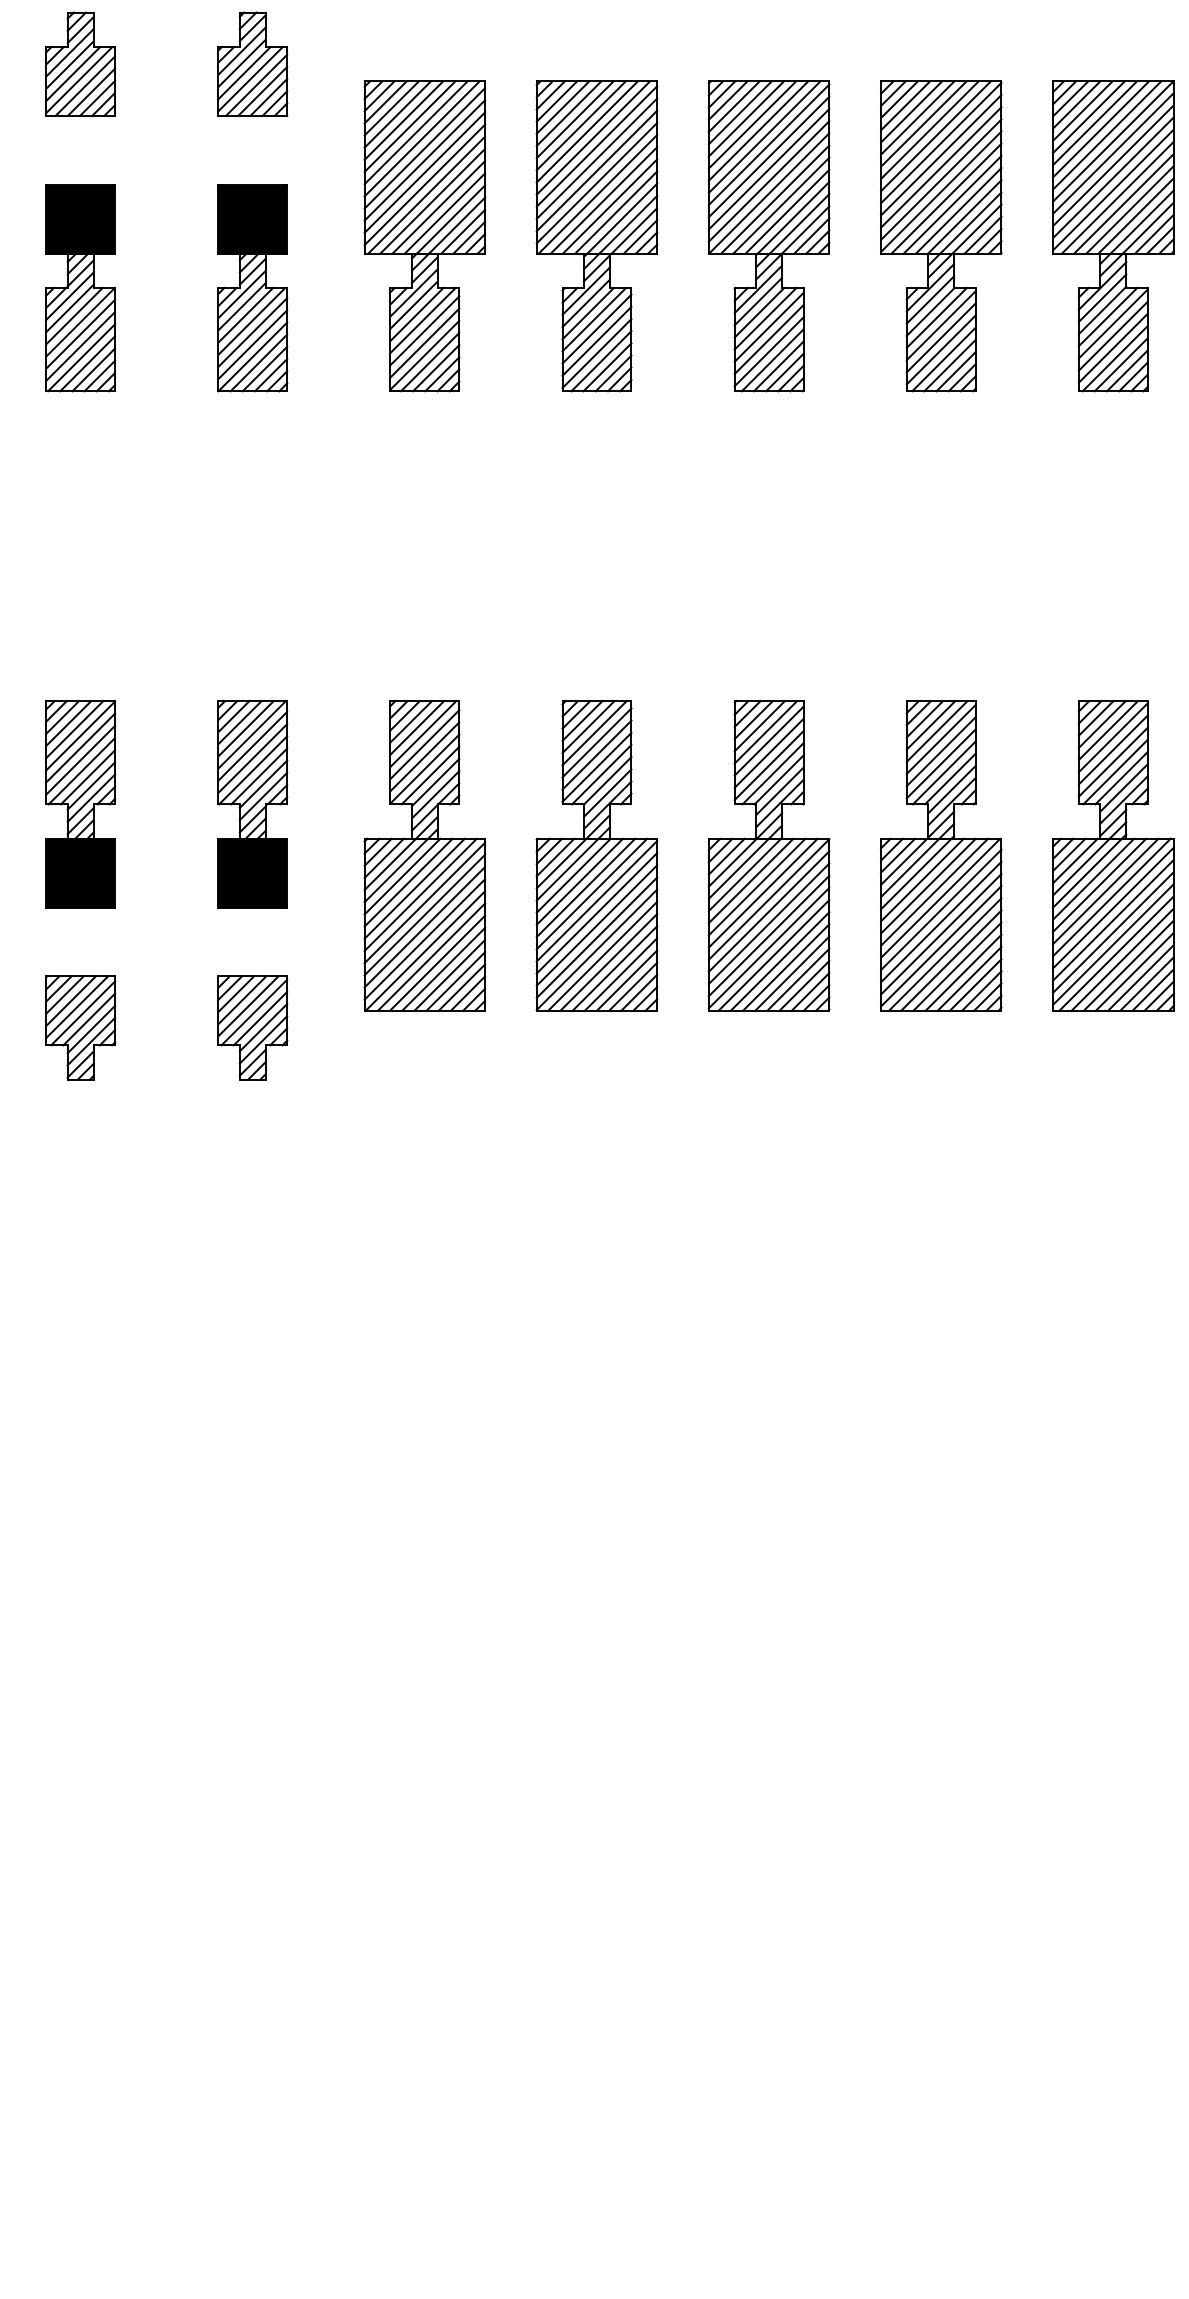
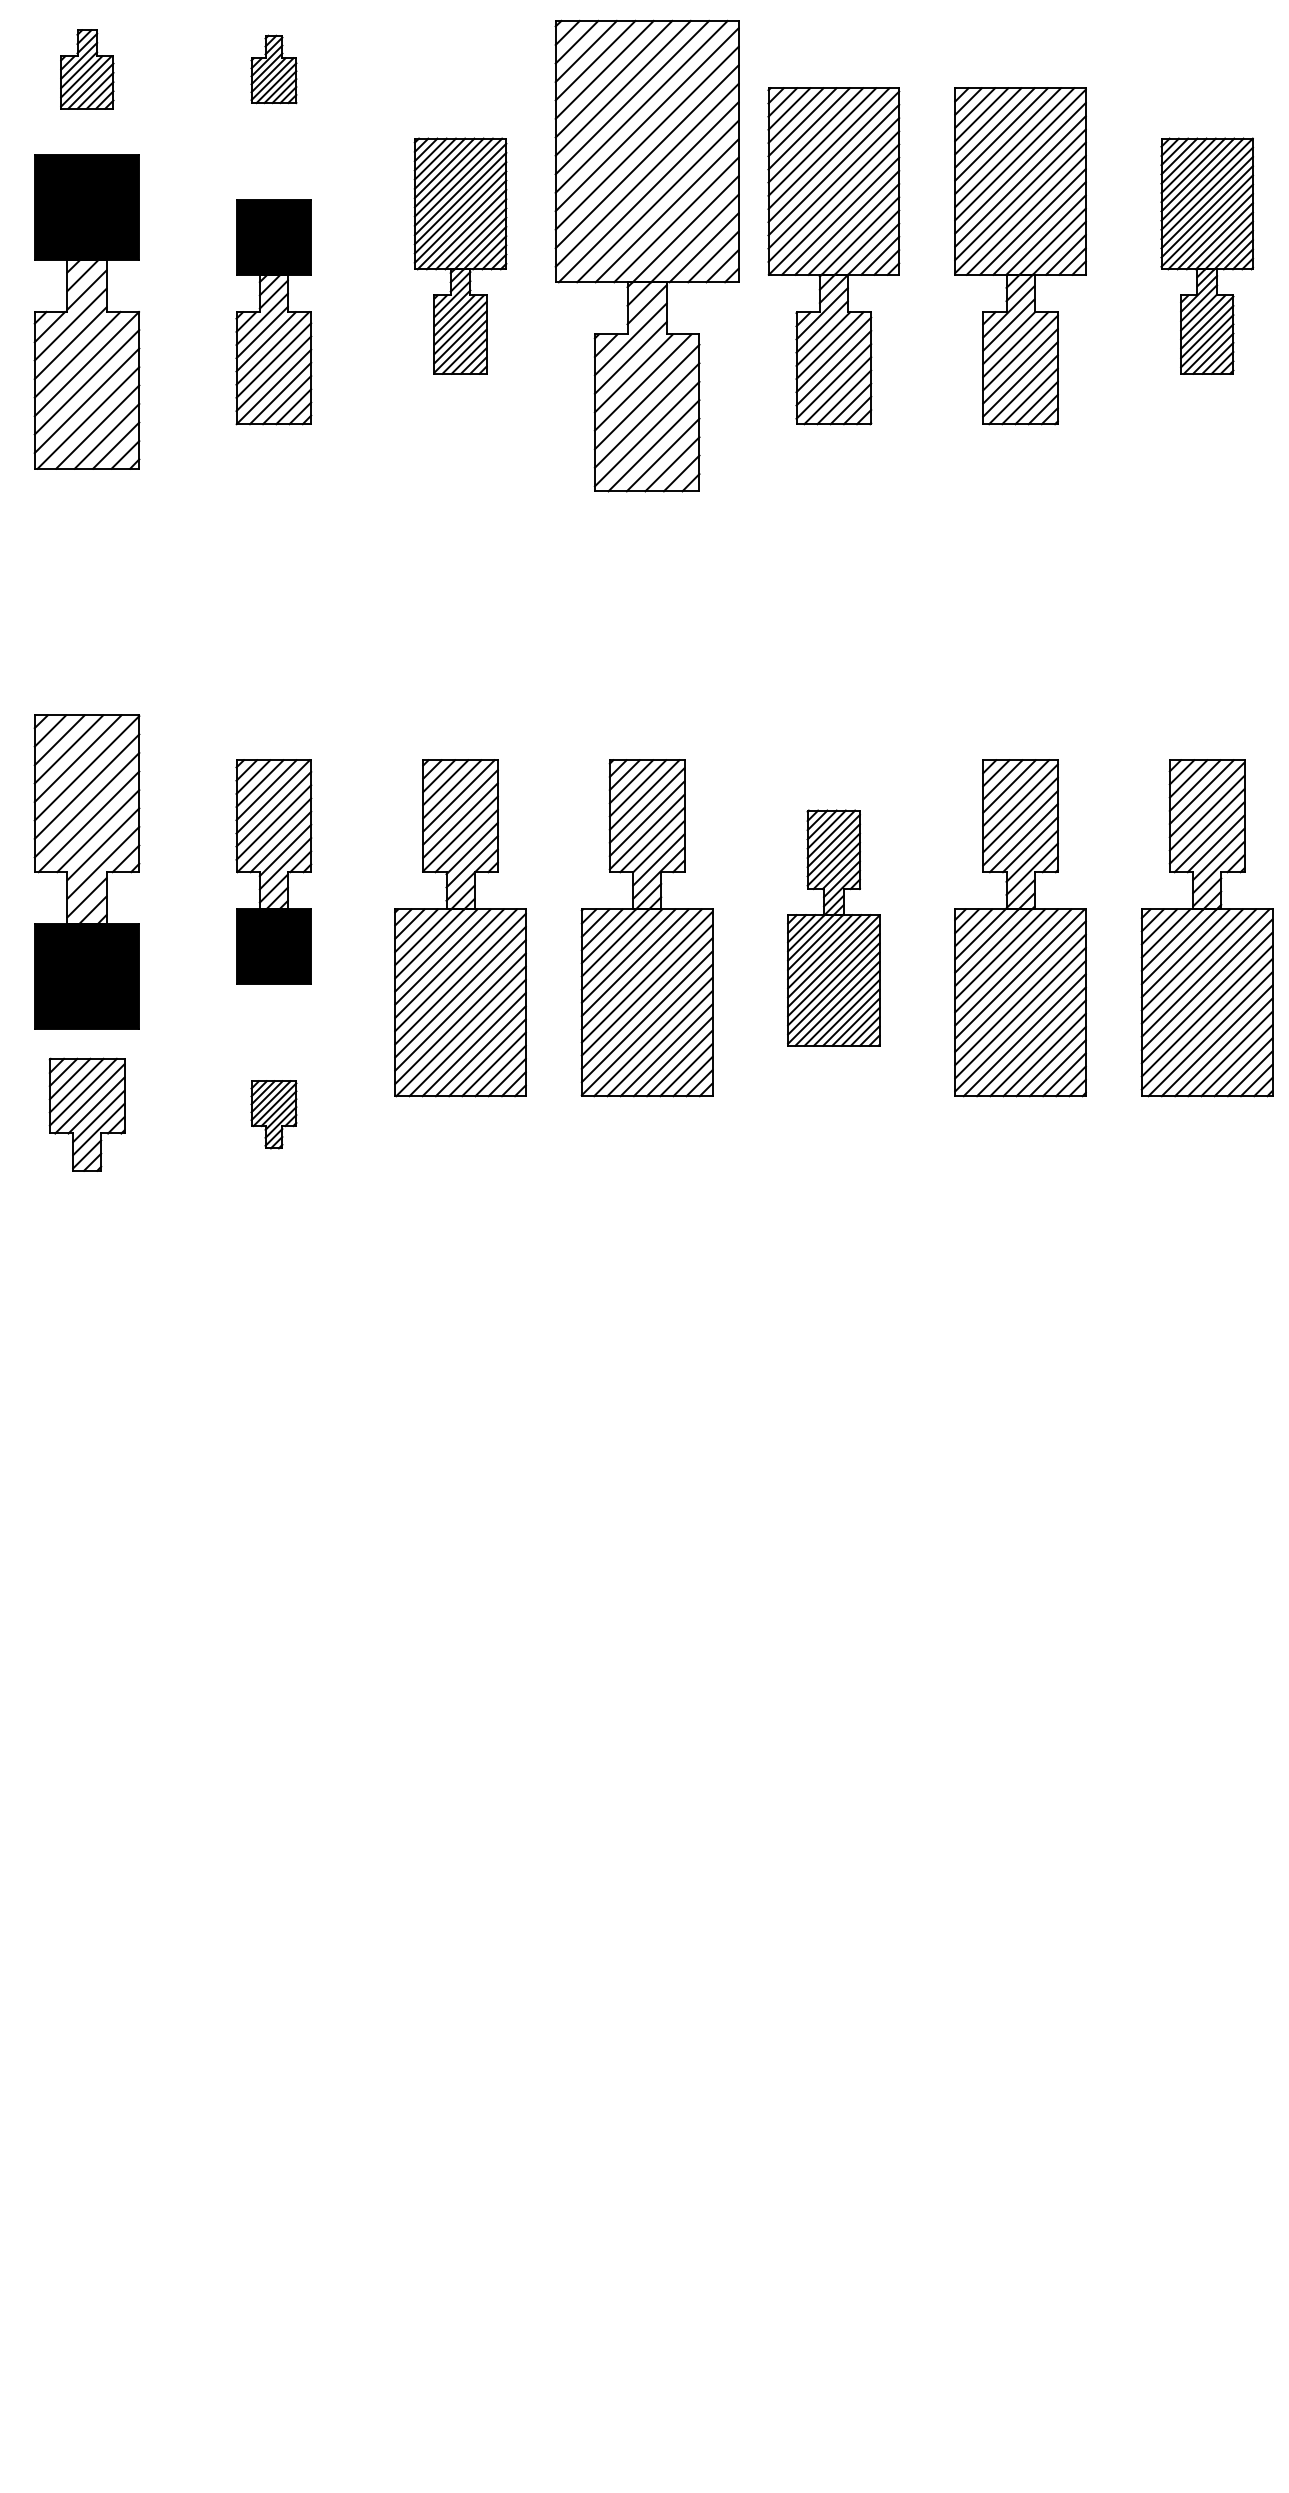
part: (80, 63) -> (87, 68), size x0.7
part: (252, 63) -> (273, 68), size x0.6
part: (424, 236) -> (460, 256), size x0.7
part: (596, 236) -> (646, 256), size x1.4
part: (1113, 236) -> (1207, 256), size x0.7
part: (80, 288) -> (87, 312), size x1.4
part: (80, 804) -> (87, 872), size x1.4
part: (768, 855) -> (833, 927), size x0.7
part: (252, 1027) -> (273, 1114), size x0.6

